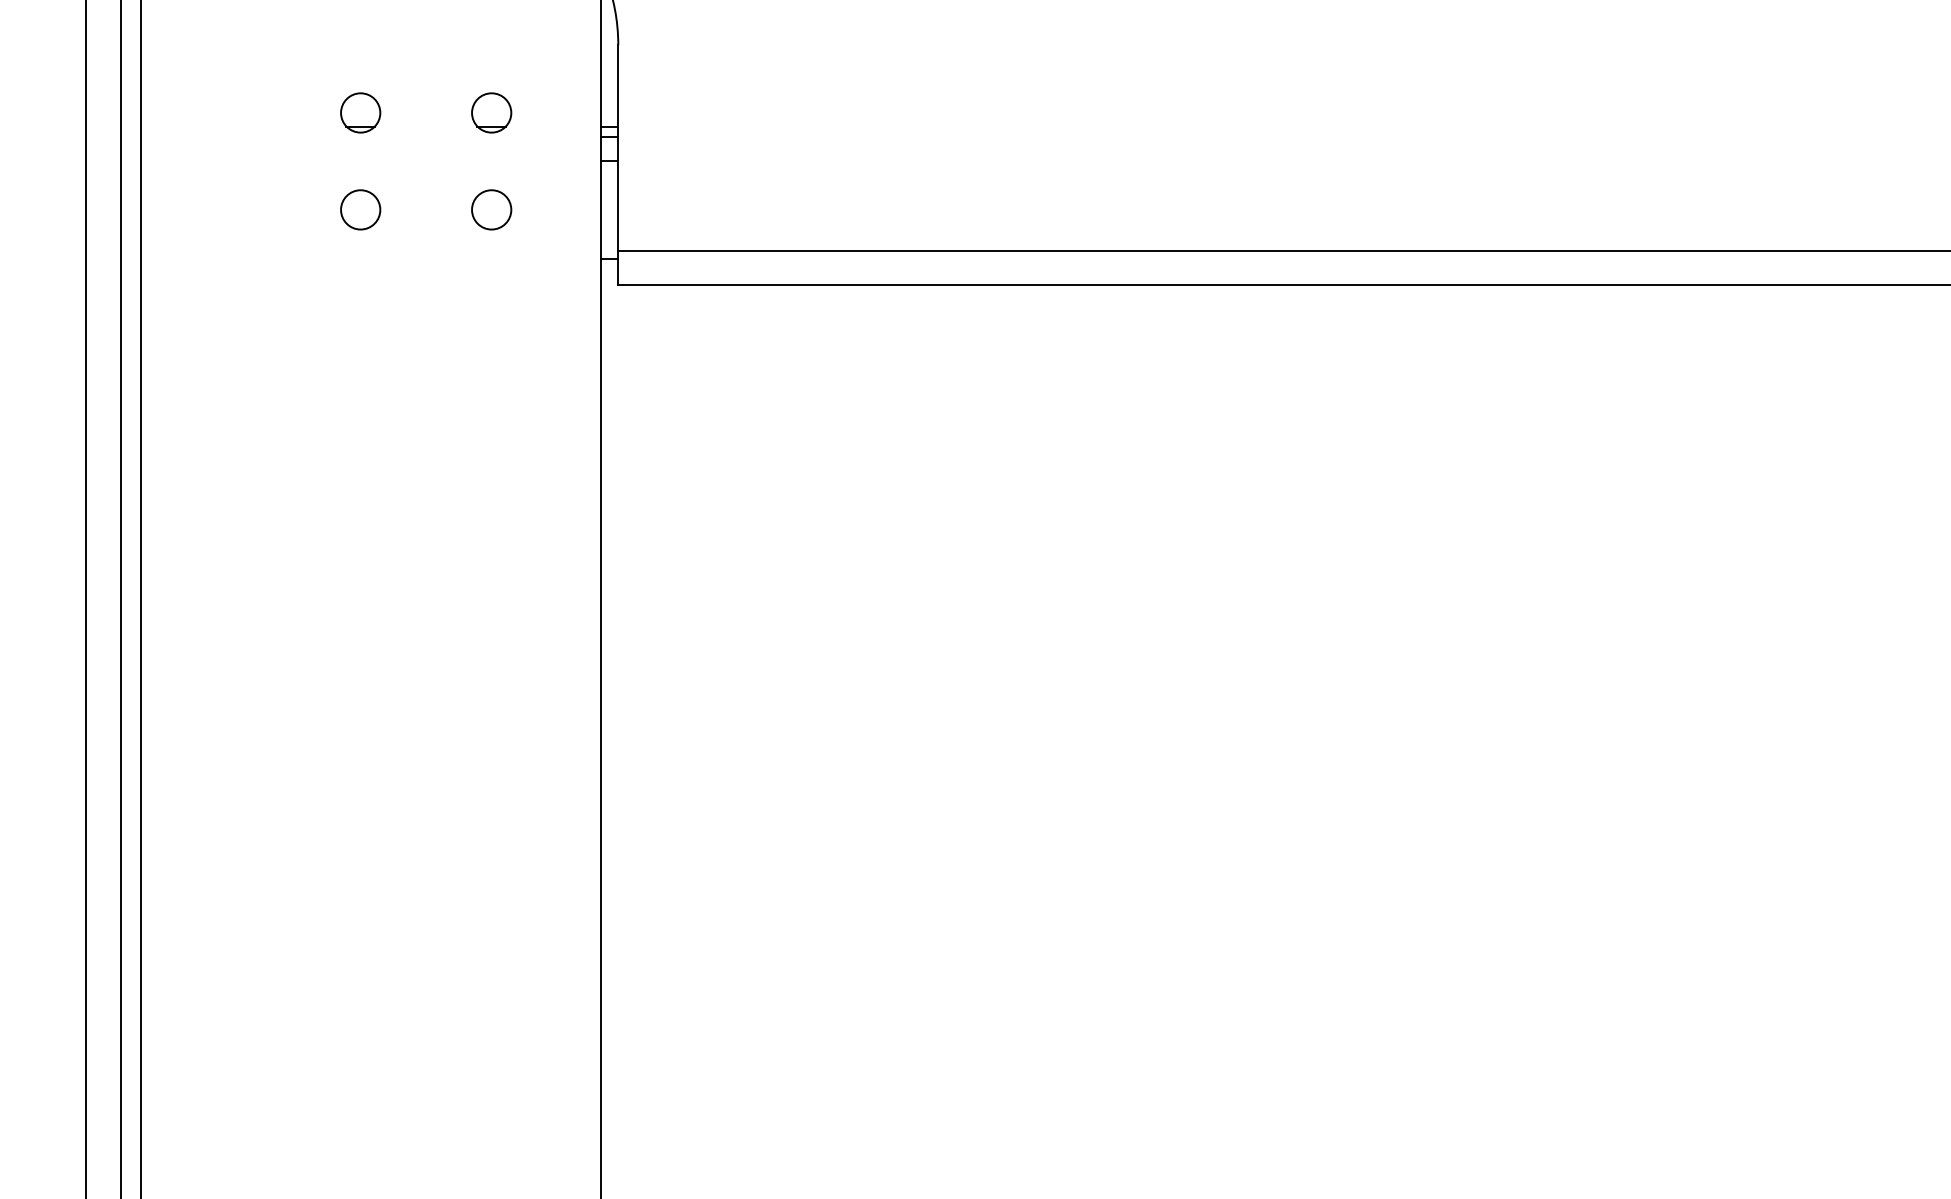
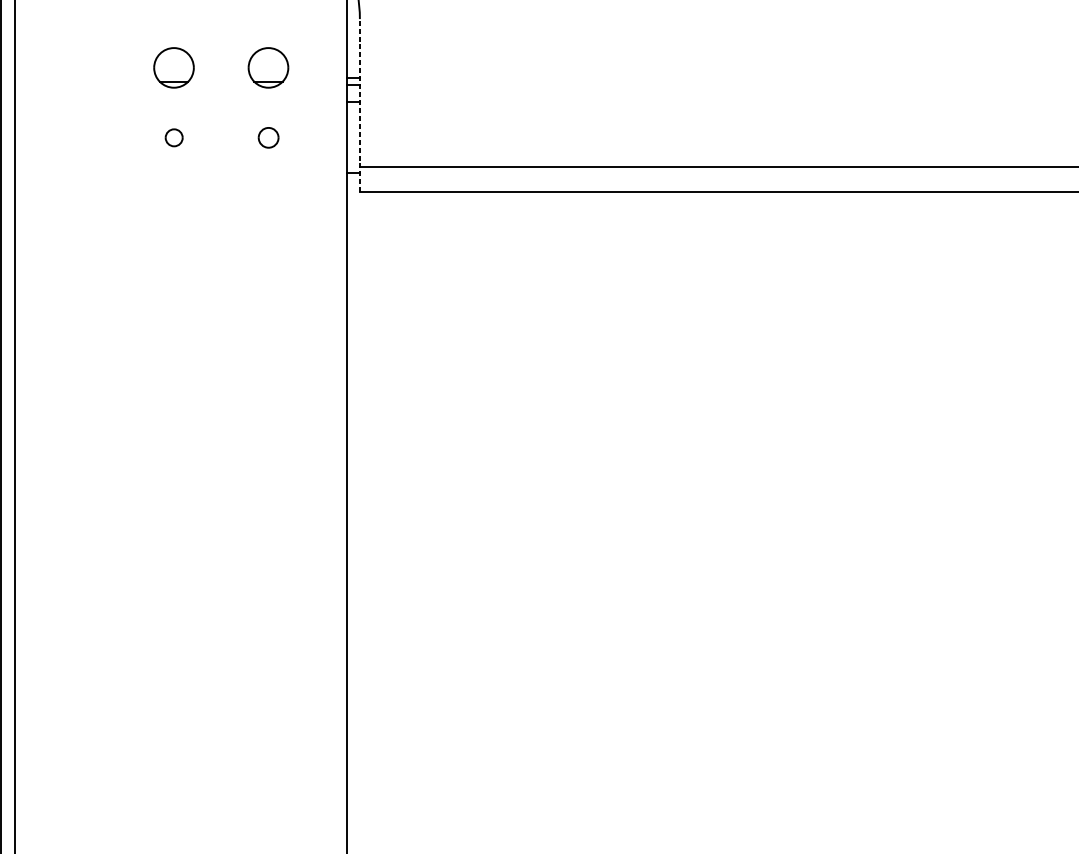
part: (360, 112) -> (173, 67), size x1.4
part: (491, 112) -> (268, 67), size x1.4
line: (618, 164) -> (360, 105), solid -> dashed
part: (360, 209) -> (173, 137), size x0.6
part: (491, 209) -> (268, 137), size x0.7

